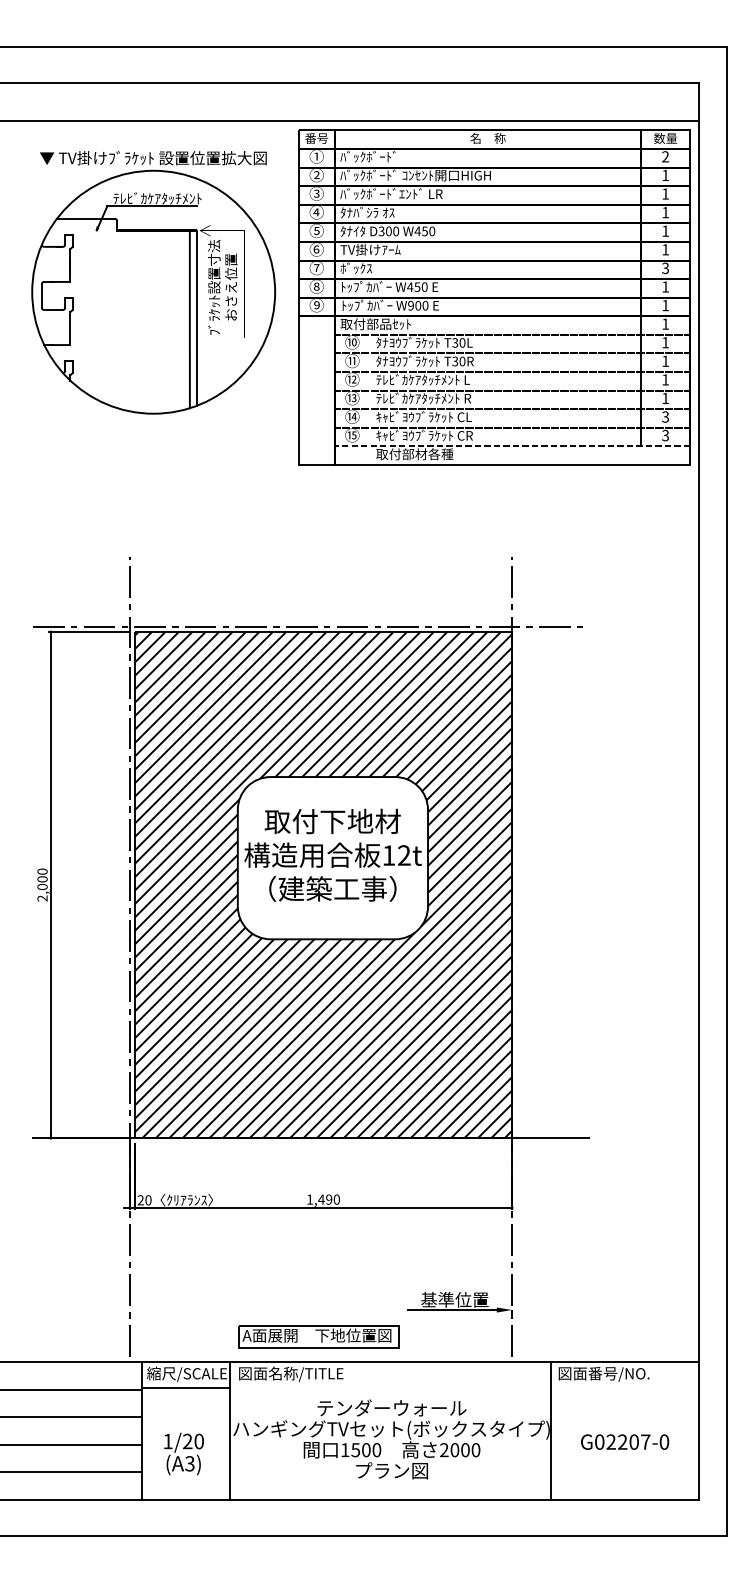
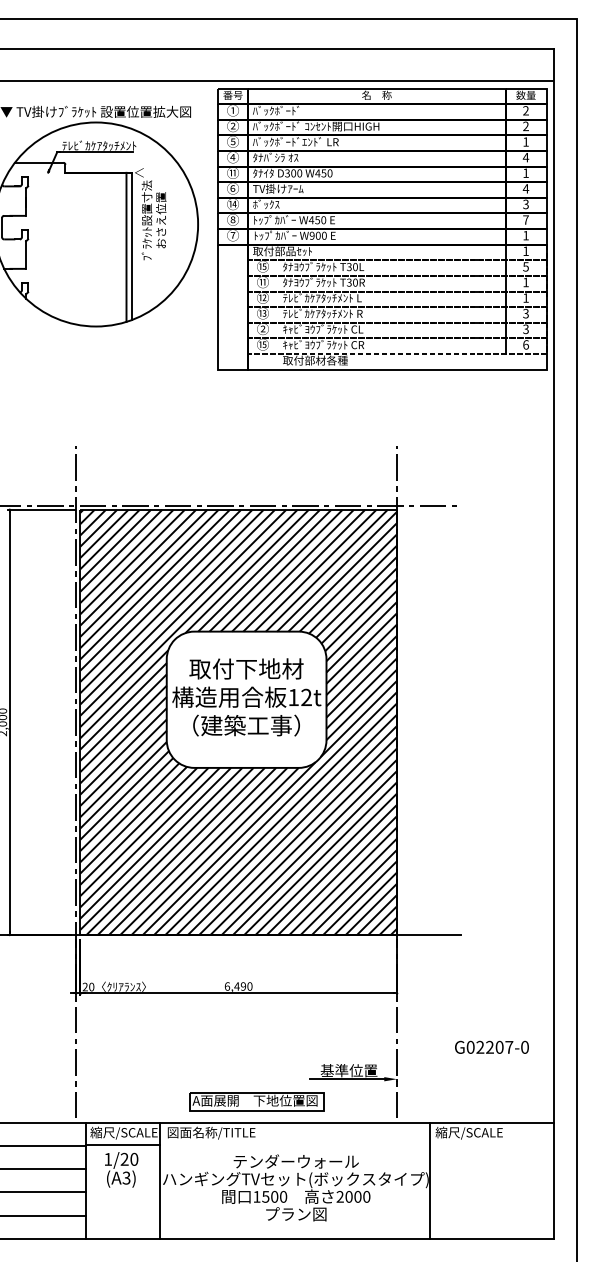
text: (665, 174) -> (525, 125), 1 -> 2
text: (316, 191) -> (232, 139), ③ -> ⑤
text: (665, 212) -> (525, 157), 1 -> 4
text: (316, 230) -> (232, 172), ⑤ -> ⑪
text: (665, 249) -> (525, 188), 1 -> 4
text: (316, 267) -> (232, 203), ⑦ -> ⑭
text: (665, 286) -> (525, 219), 1 -> 7
text: (316, 305) -> (232, 235), ⑨ -> ⑦
text: (354, 342) -> (264, 266), ⑩ -> ⑮
text: (665, 342) -> (525, 266), 1 -> 5
text: (665, 398) -> (525, 313), 1 -> 3
text: (352, 416) -> (263, 328), ⑭ -> ②
text: (665, 435) -> (525, 344), 3 -> 6
text: (310, 1199) -> (227, 986), 1,490 -> 6,490
part: (318, 1336) -> (256, 1101), moved
text: (603, 1373) -> (473, 1132), 図面番号/NO. -> 縮尺/SCALE
text: (625, 1441) -> (492, 1046), moved
text: (183, 1453) -> (121, 1169), moved

